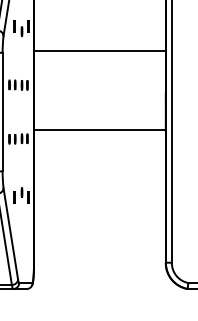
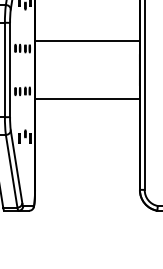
line: (99, 51) -> (87, 41), moved
line: (99, 130) -> (87, 98), moved

